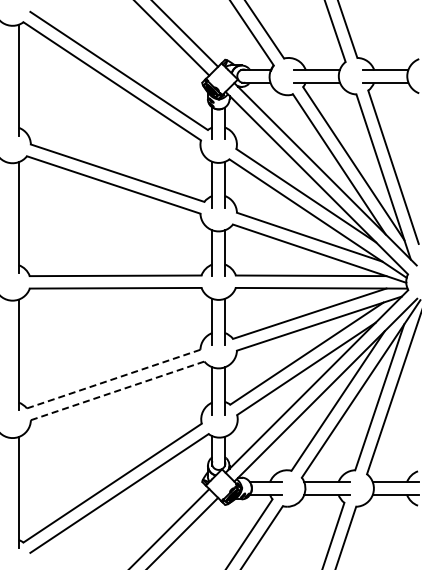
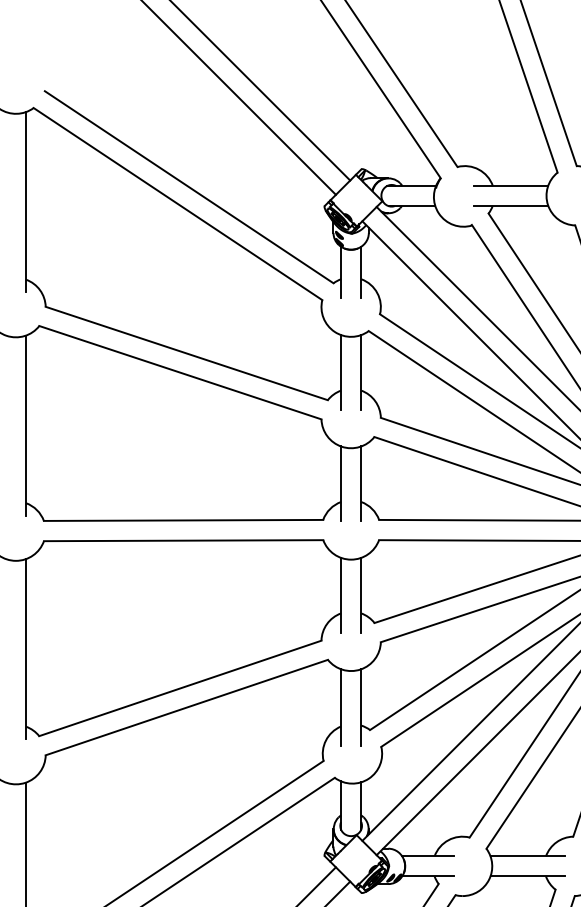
line: (113, 379) -> (180, 689), dashed -> solid
line: (117, 390) -> (186, 706), dashed -> solid

